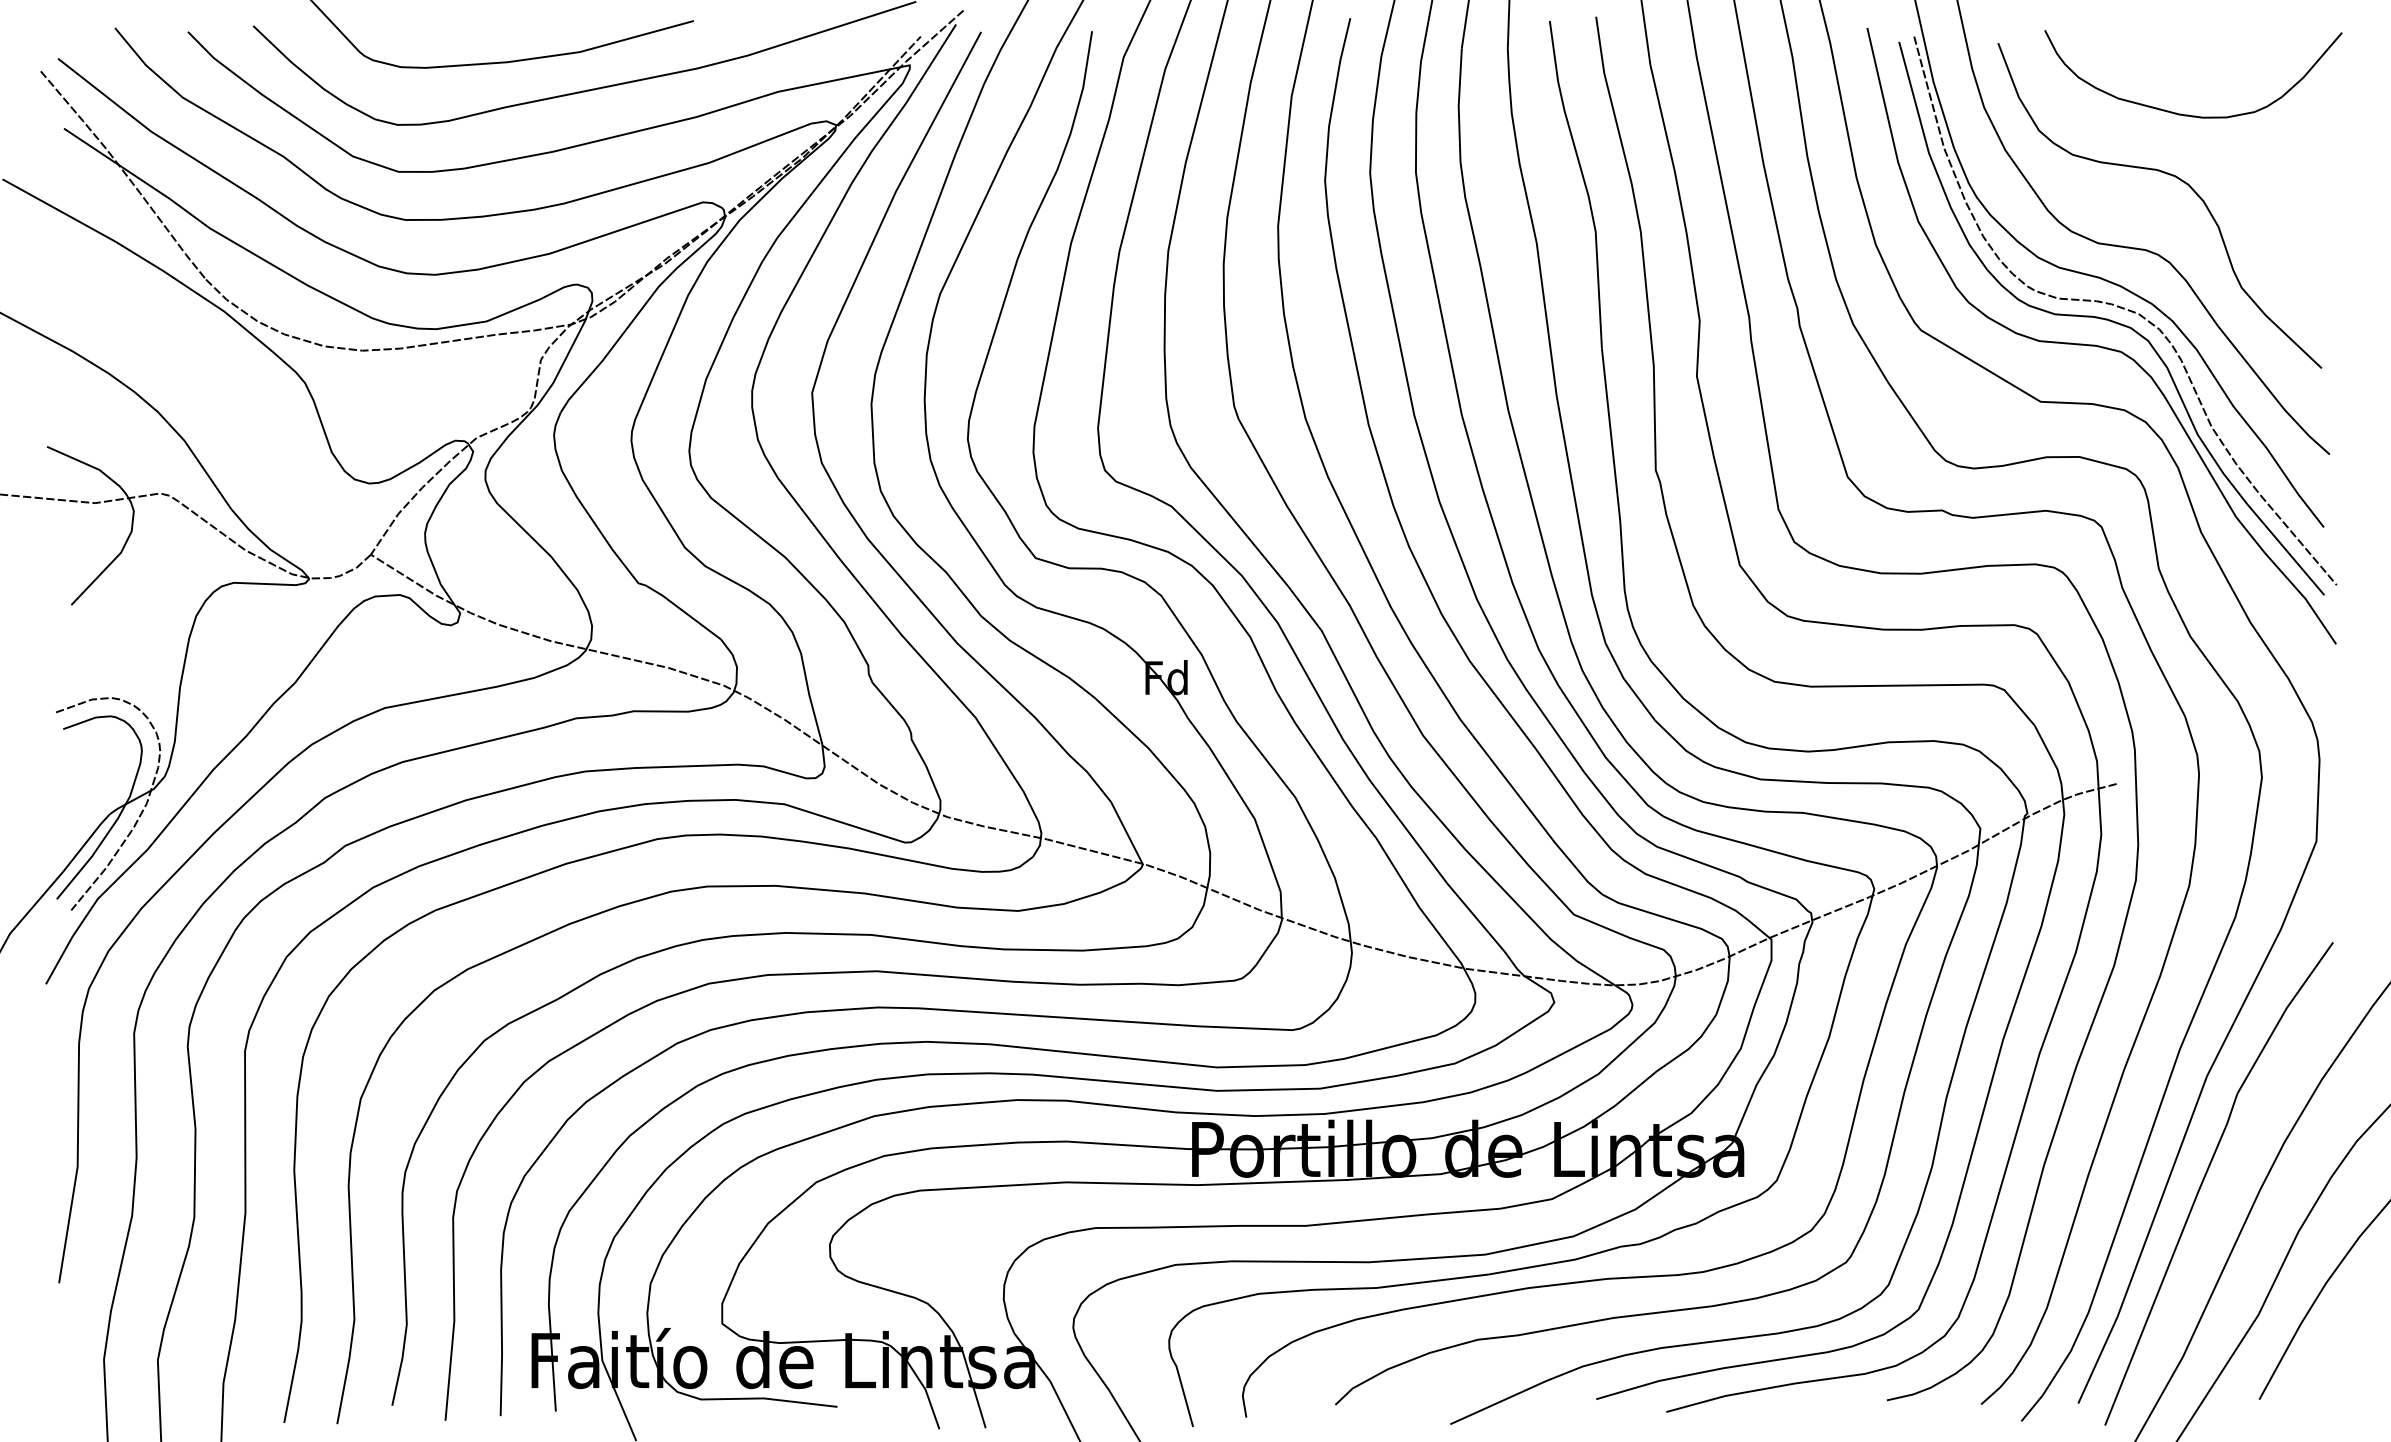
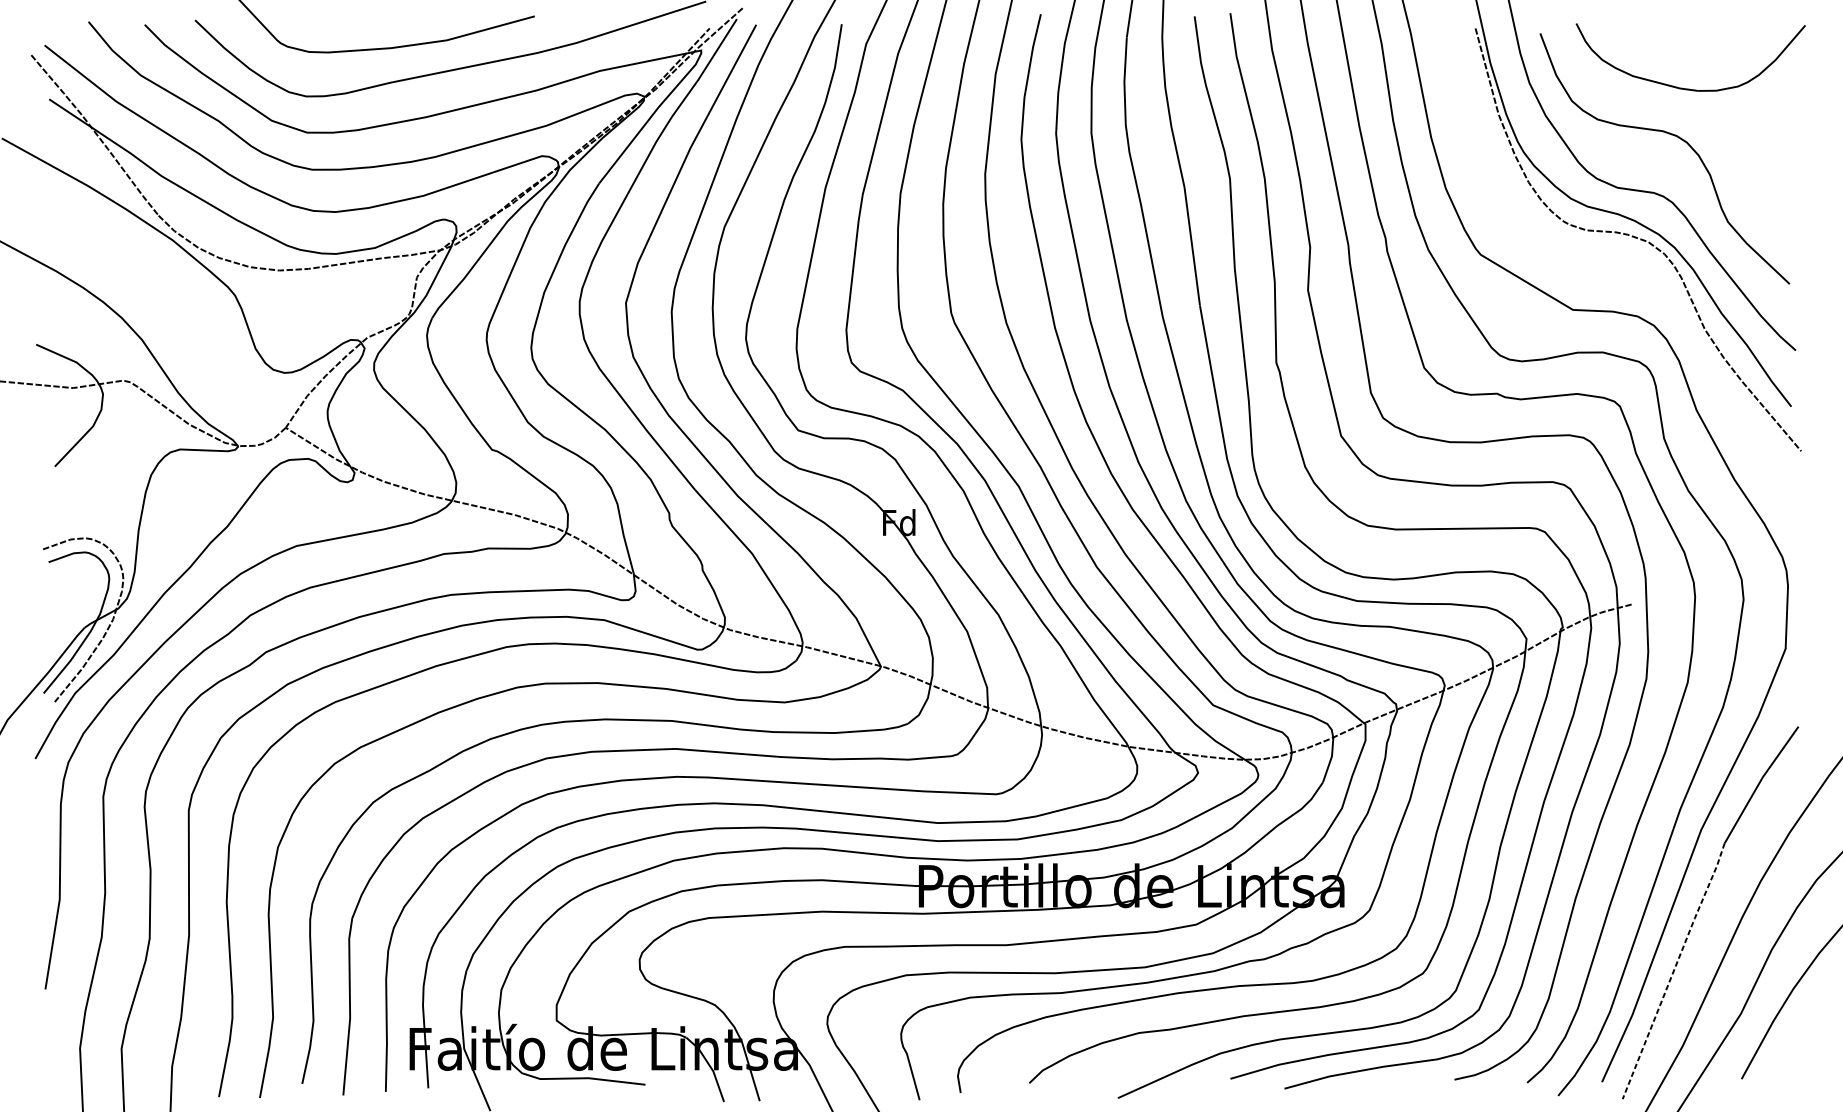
part: (2100, 345) -> (1619, 266), removed
line: (2171, 1258) -> (1673, 970), solid -> dashed

